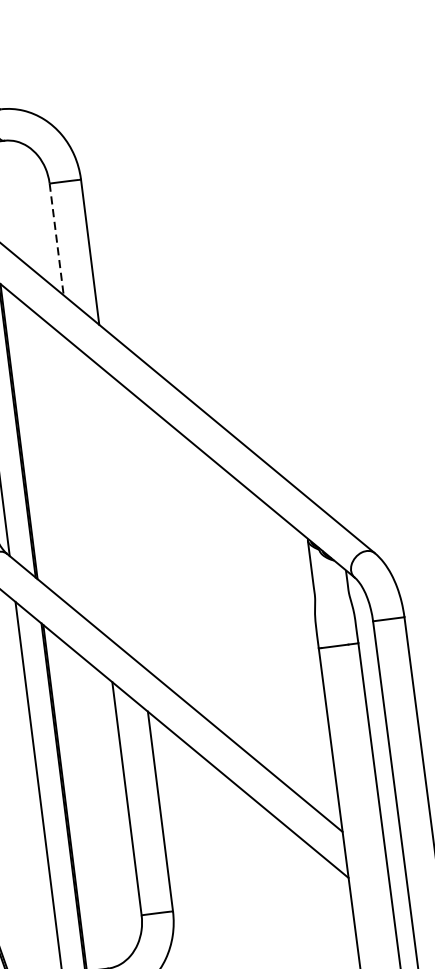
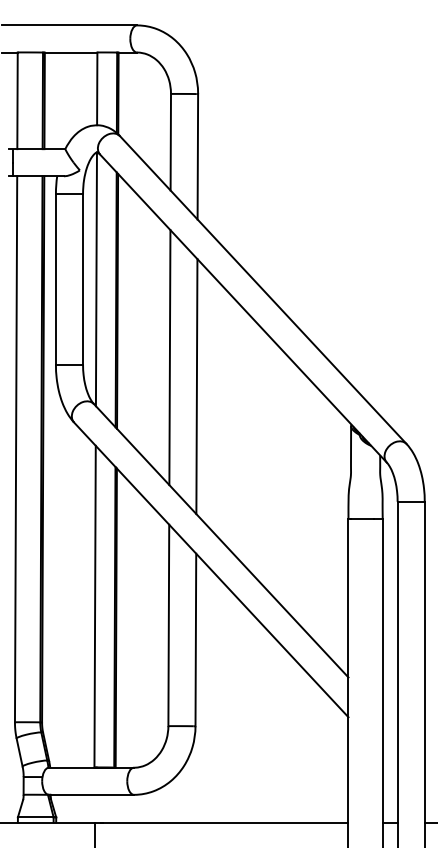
line: (56, 239) -> (170, 142), dashed -> solid
line: (87, 488) -> (169, 357), added
line: (123, 518) -> (196, 386), added

